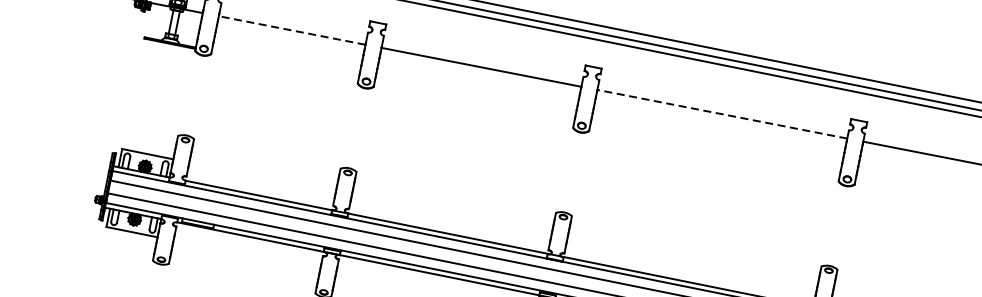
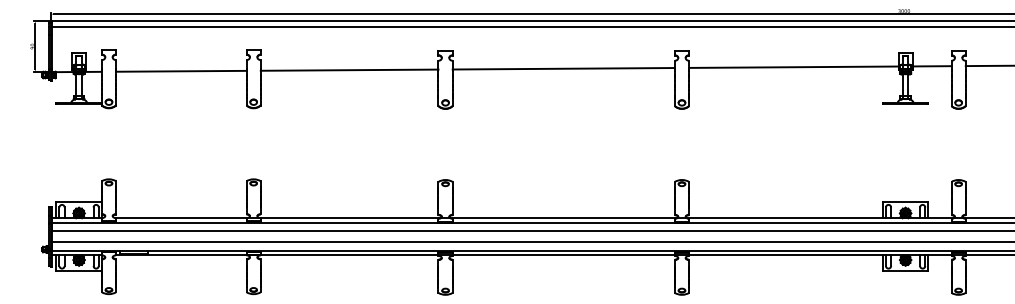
line: (291, 30) -> (180, 71), dashed -> solid
line: (722, 113) -> (563, 68), dashed -> solid

